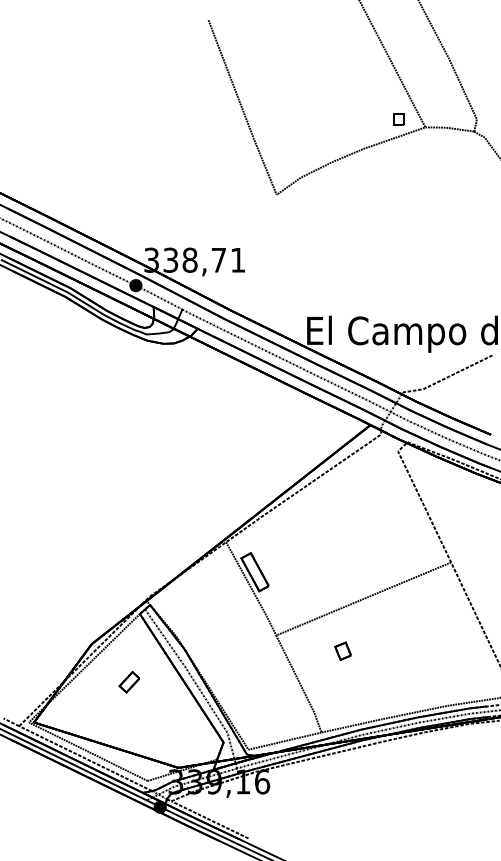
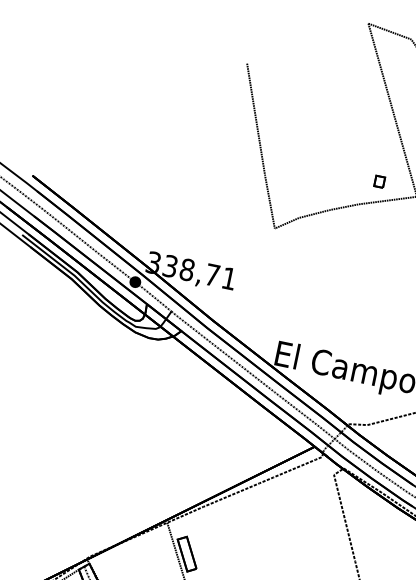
part: (398, 119) -> (379, 181), moved

